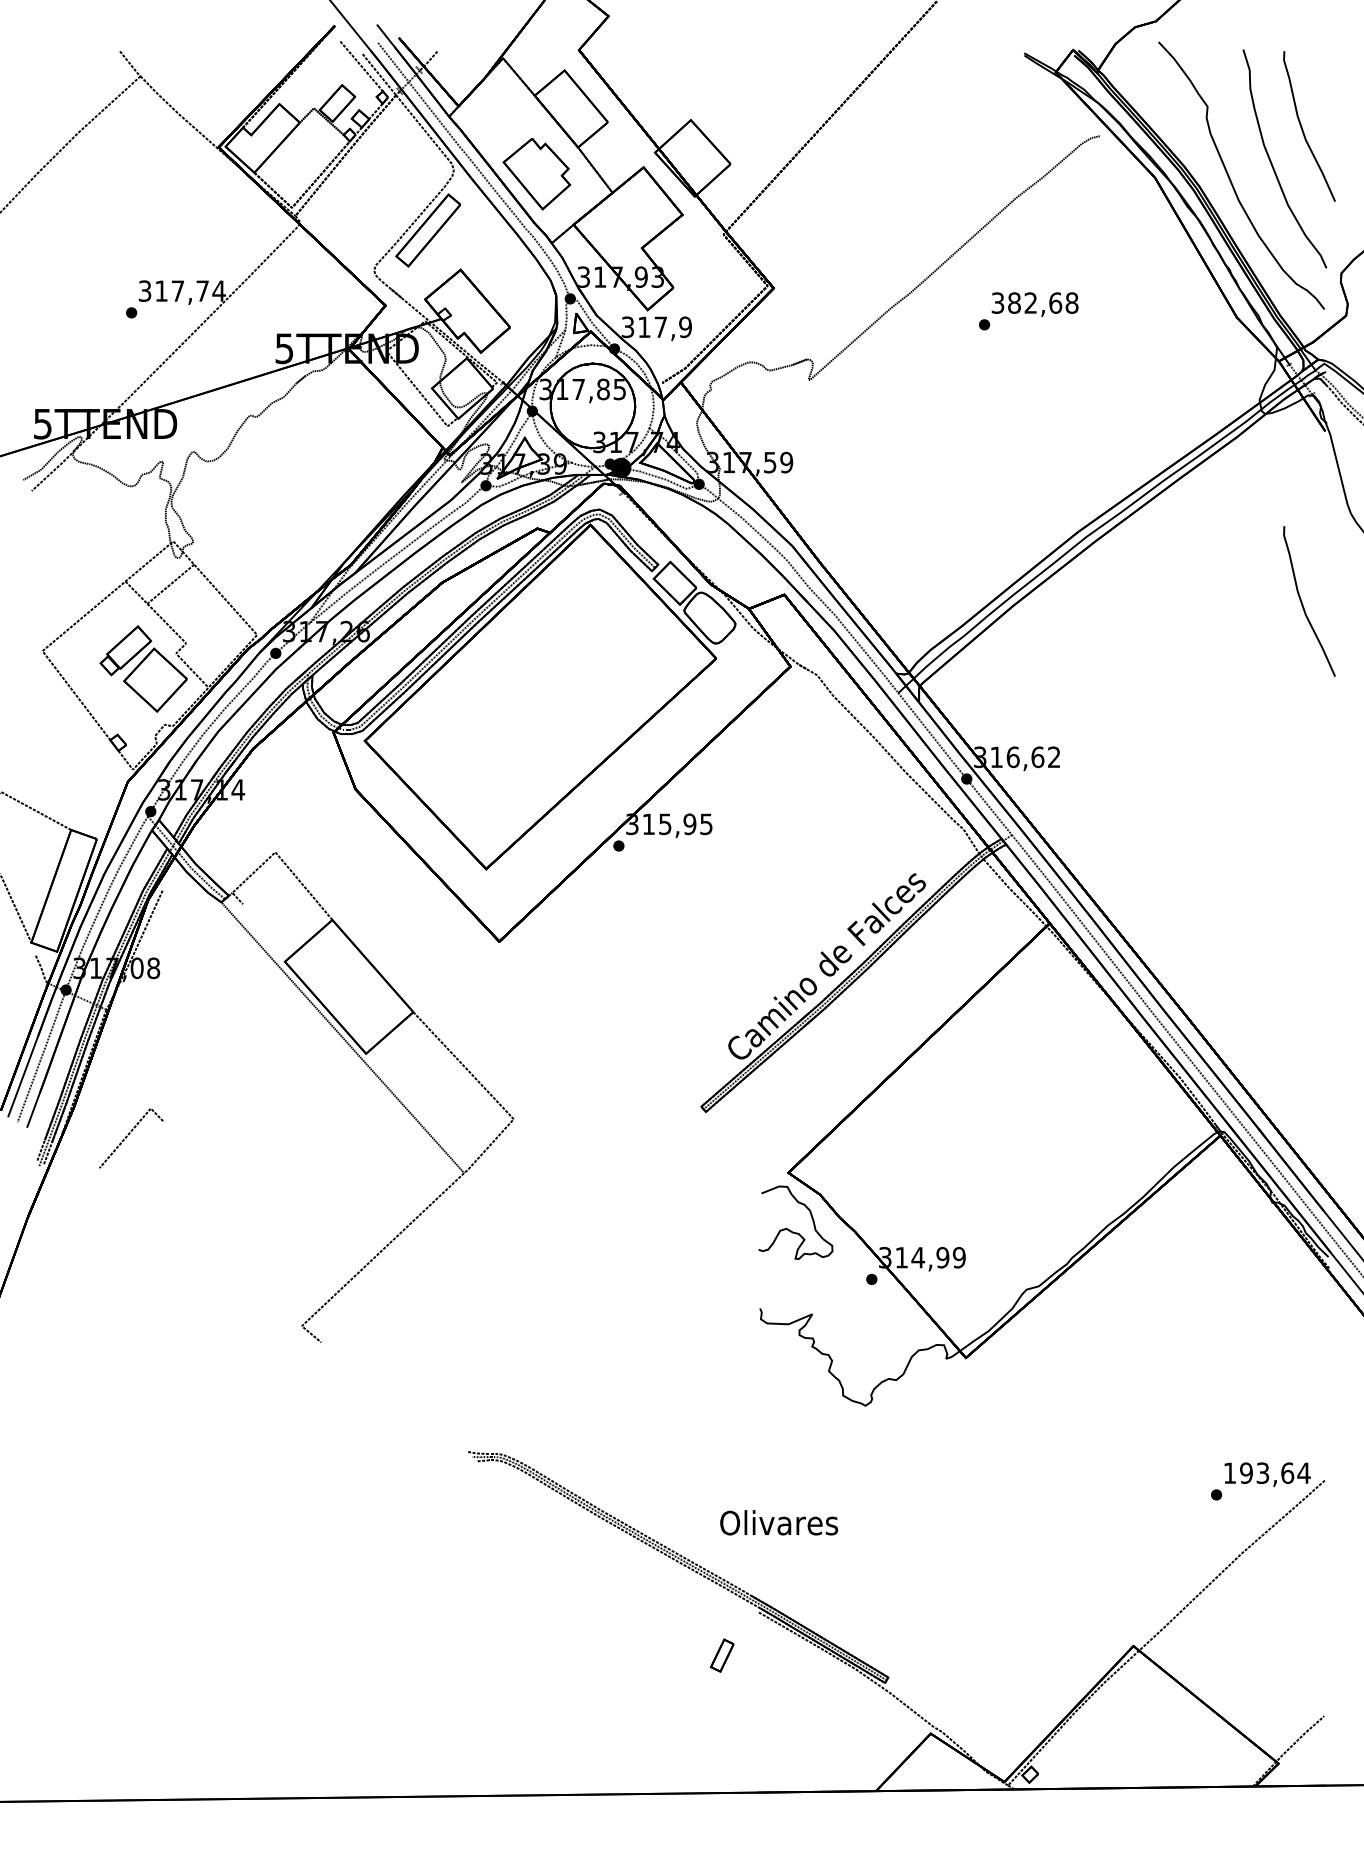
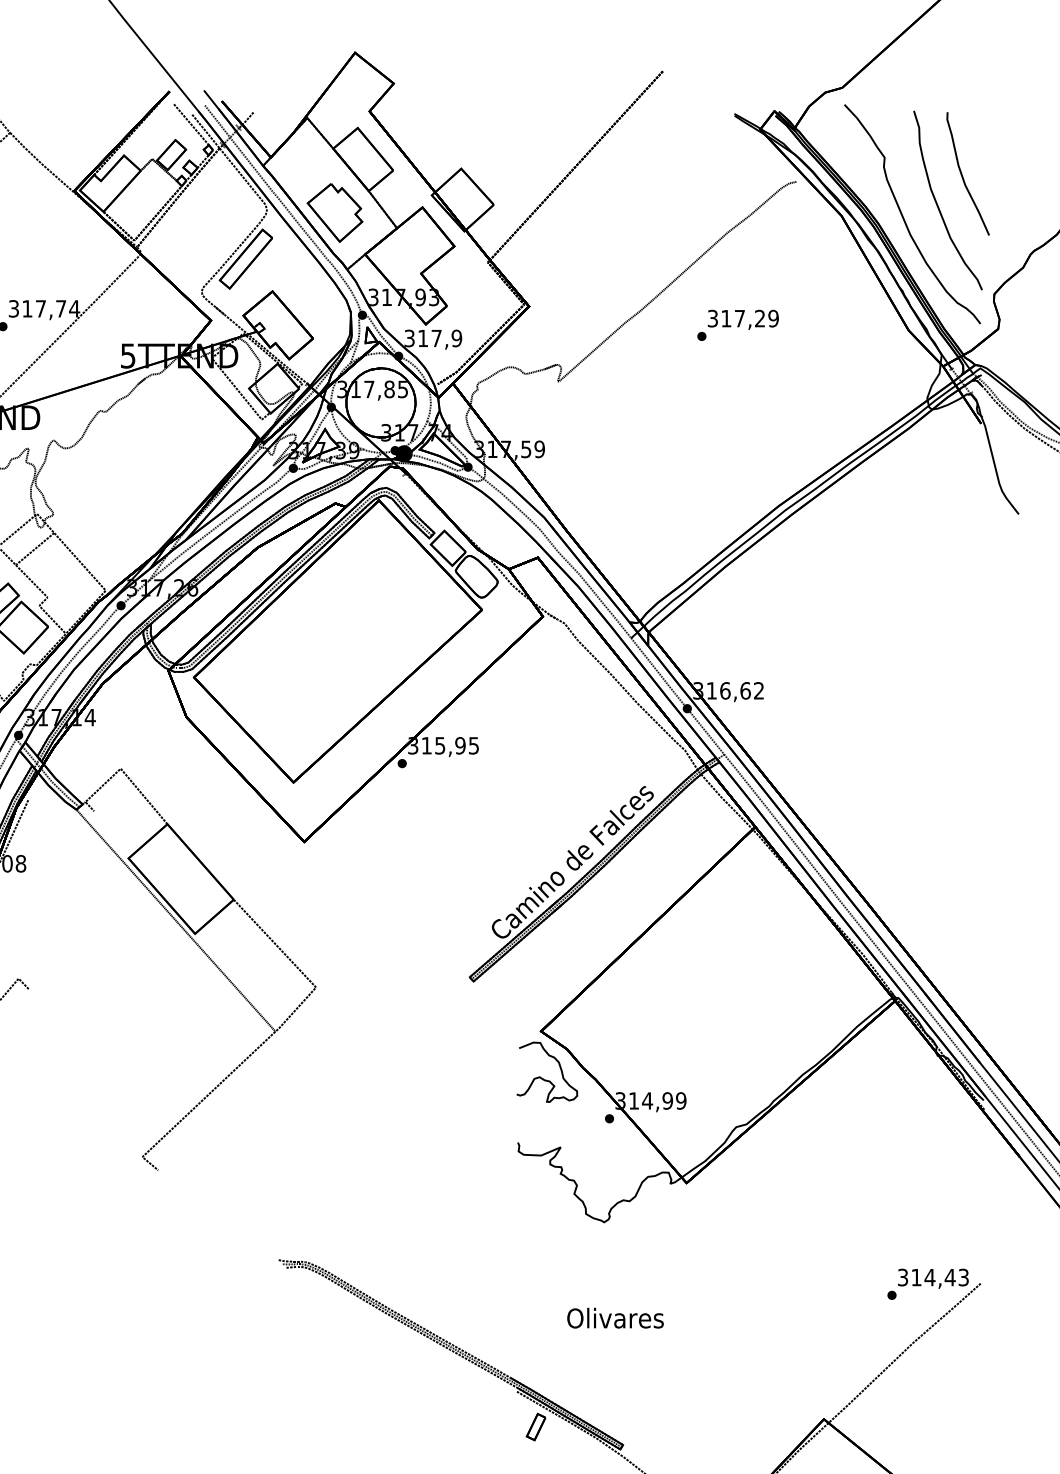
text: (1043, 302) -> (750, 318), 382,68 -> 317,29
part: (1303, 604) -> (963, 565), removed
text: (1266, 1473) -> (932, 1277), 193,64 -> 314,43
text: (779, 1522) -> (615, 1317), moved
part: (721, 1655) -> (535, 1426), moved

